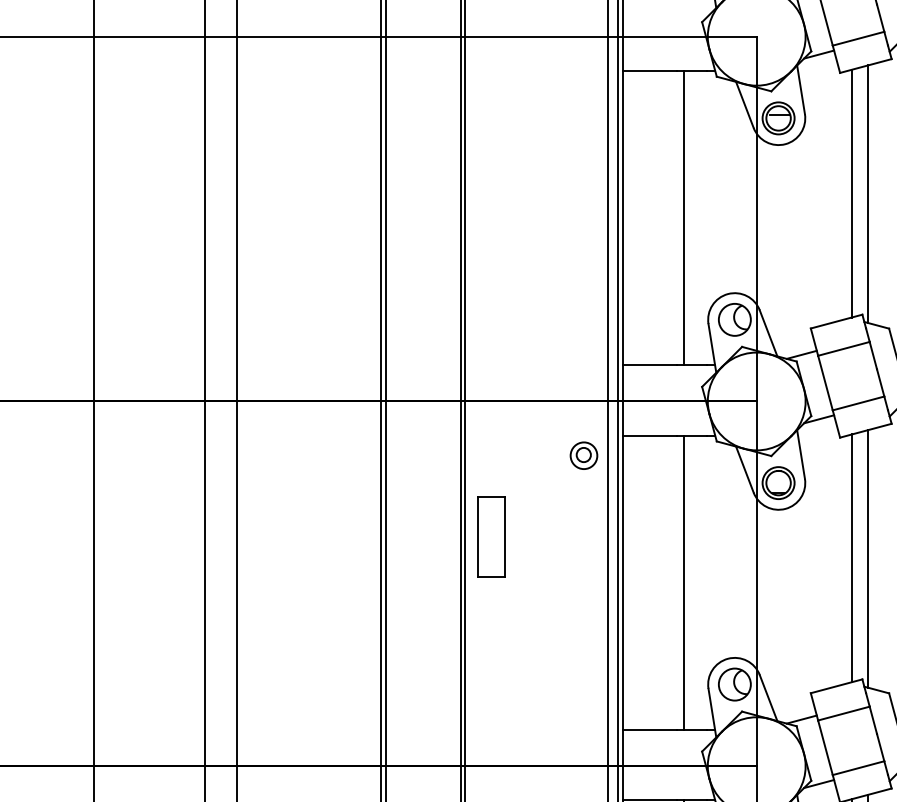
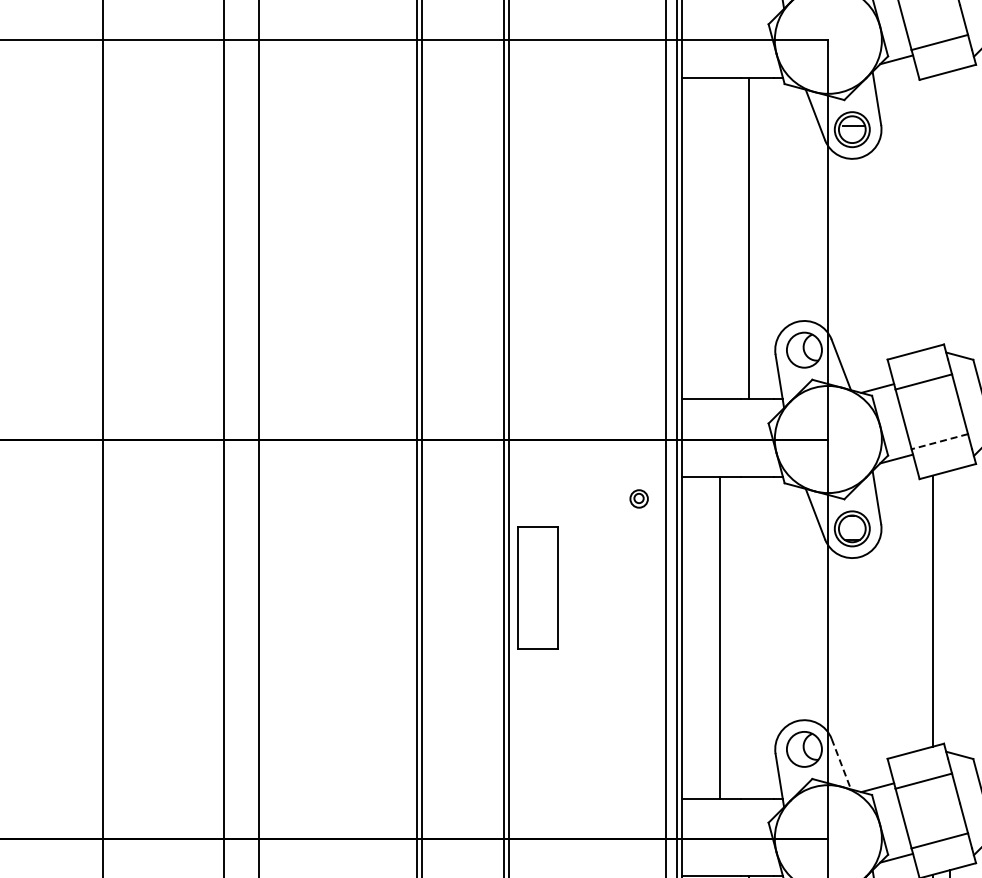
line: (851, 193) -> (932, 211), removed
line: (868, 194) -> (950, 212), removed
line: (858, 403) -> (939, 441), solid -> dashed
part: (583, 455) -> (638, 498), size x0.6
part: (491, 536) -> (538, 587), size x1.4
line: (868, 558) -> (950, 611), removed
line: (684, 582) -> (720, 637), moved
line: (768, 698) -> (841, 764), solid -> dashed

